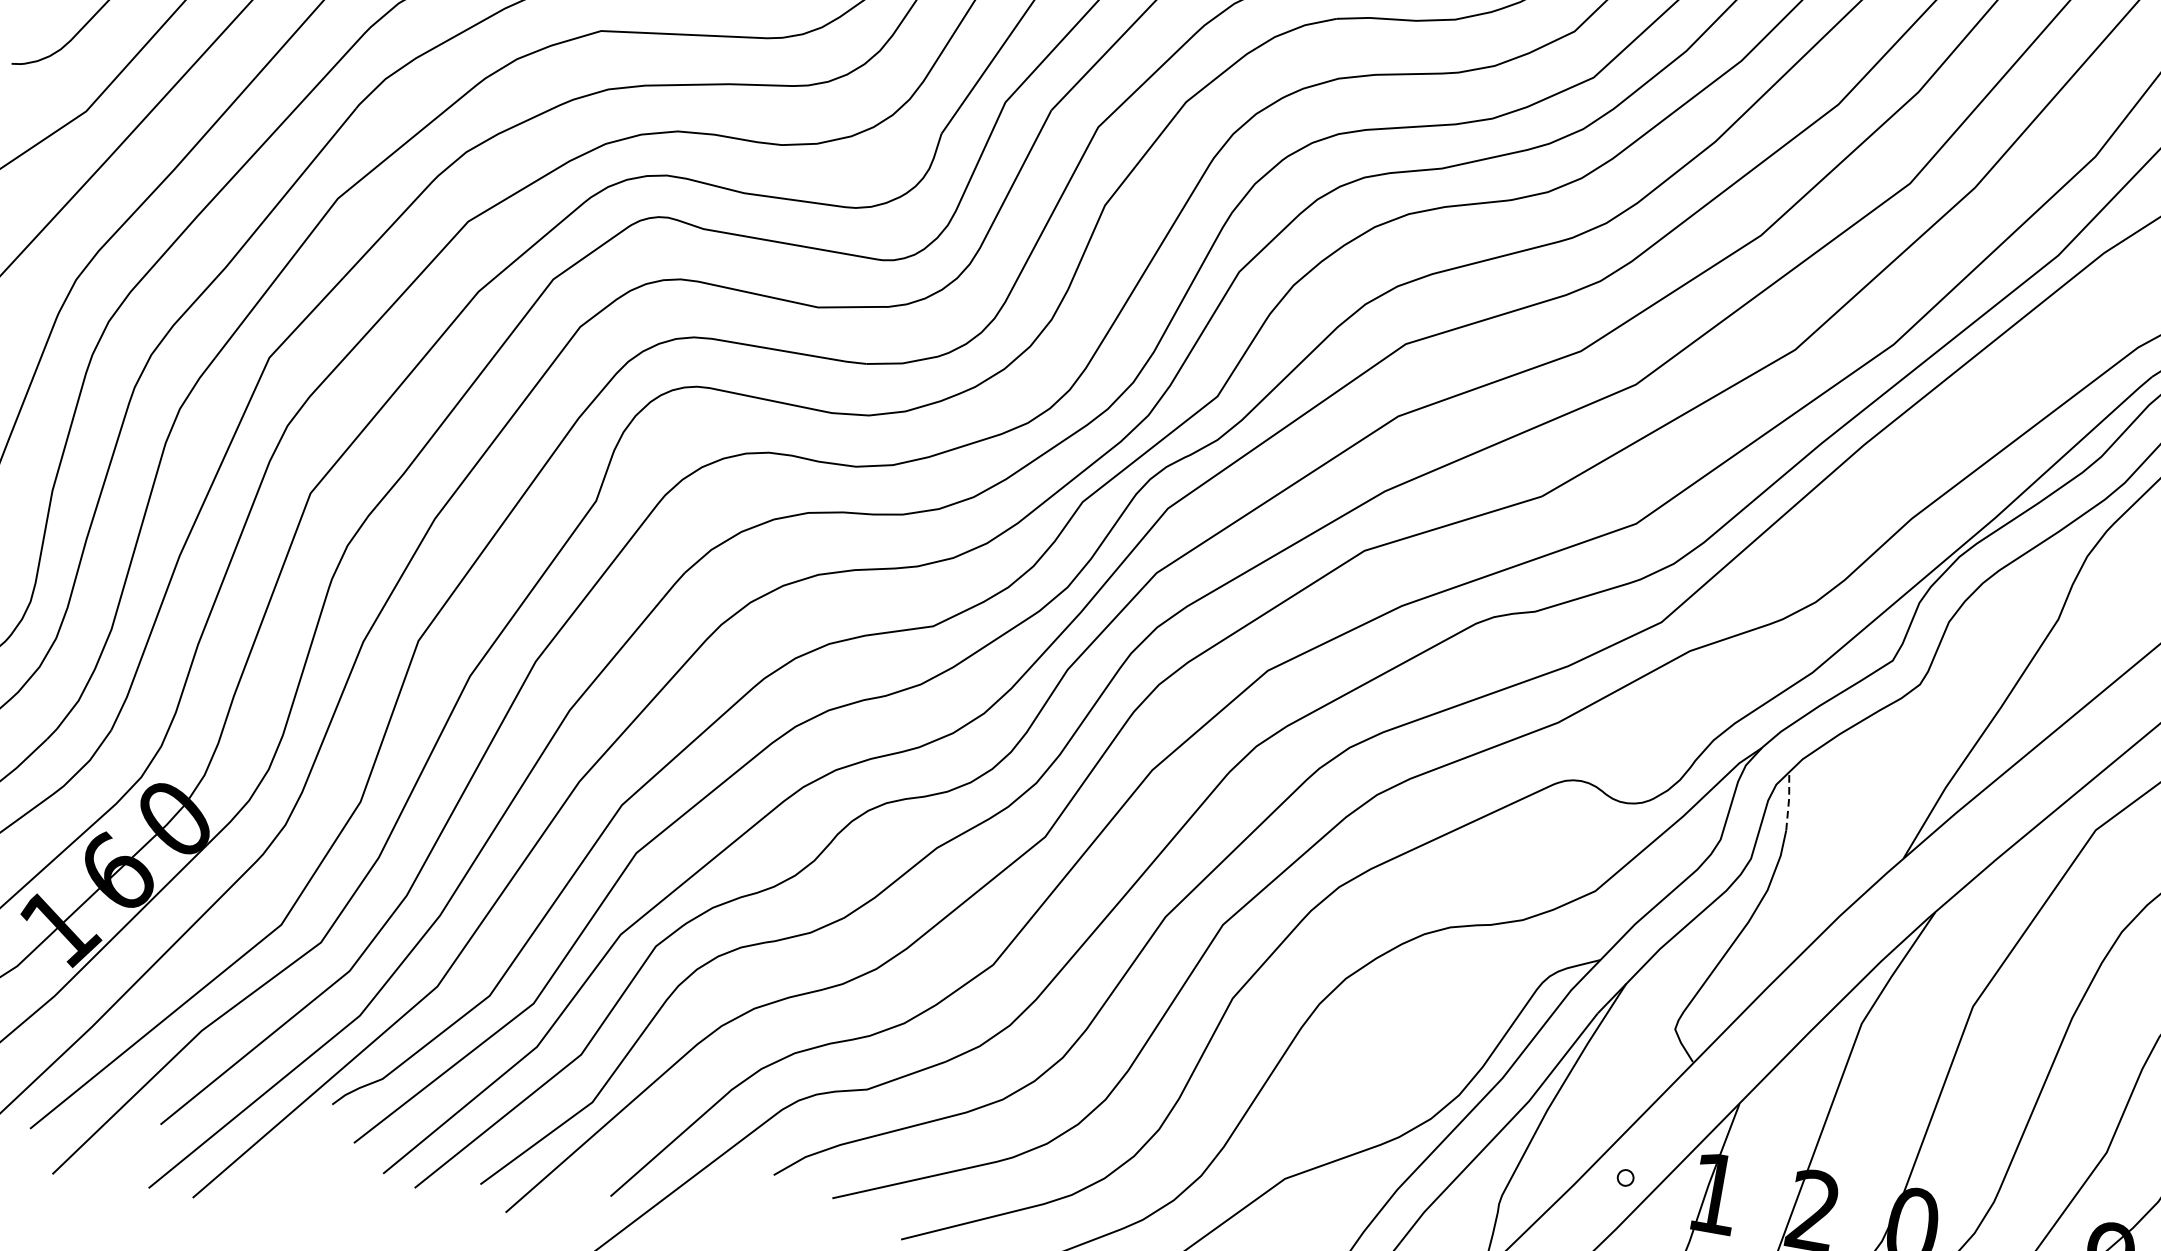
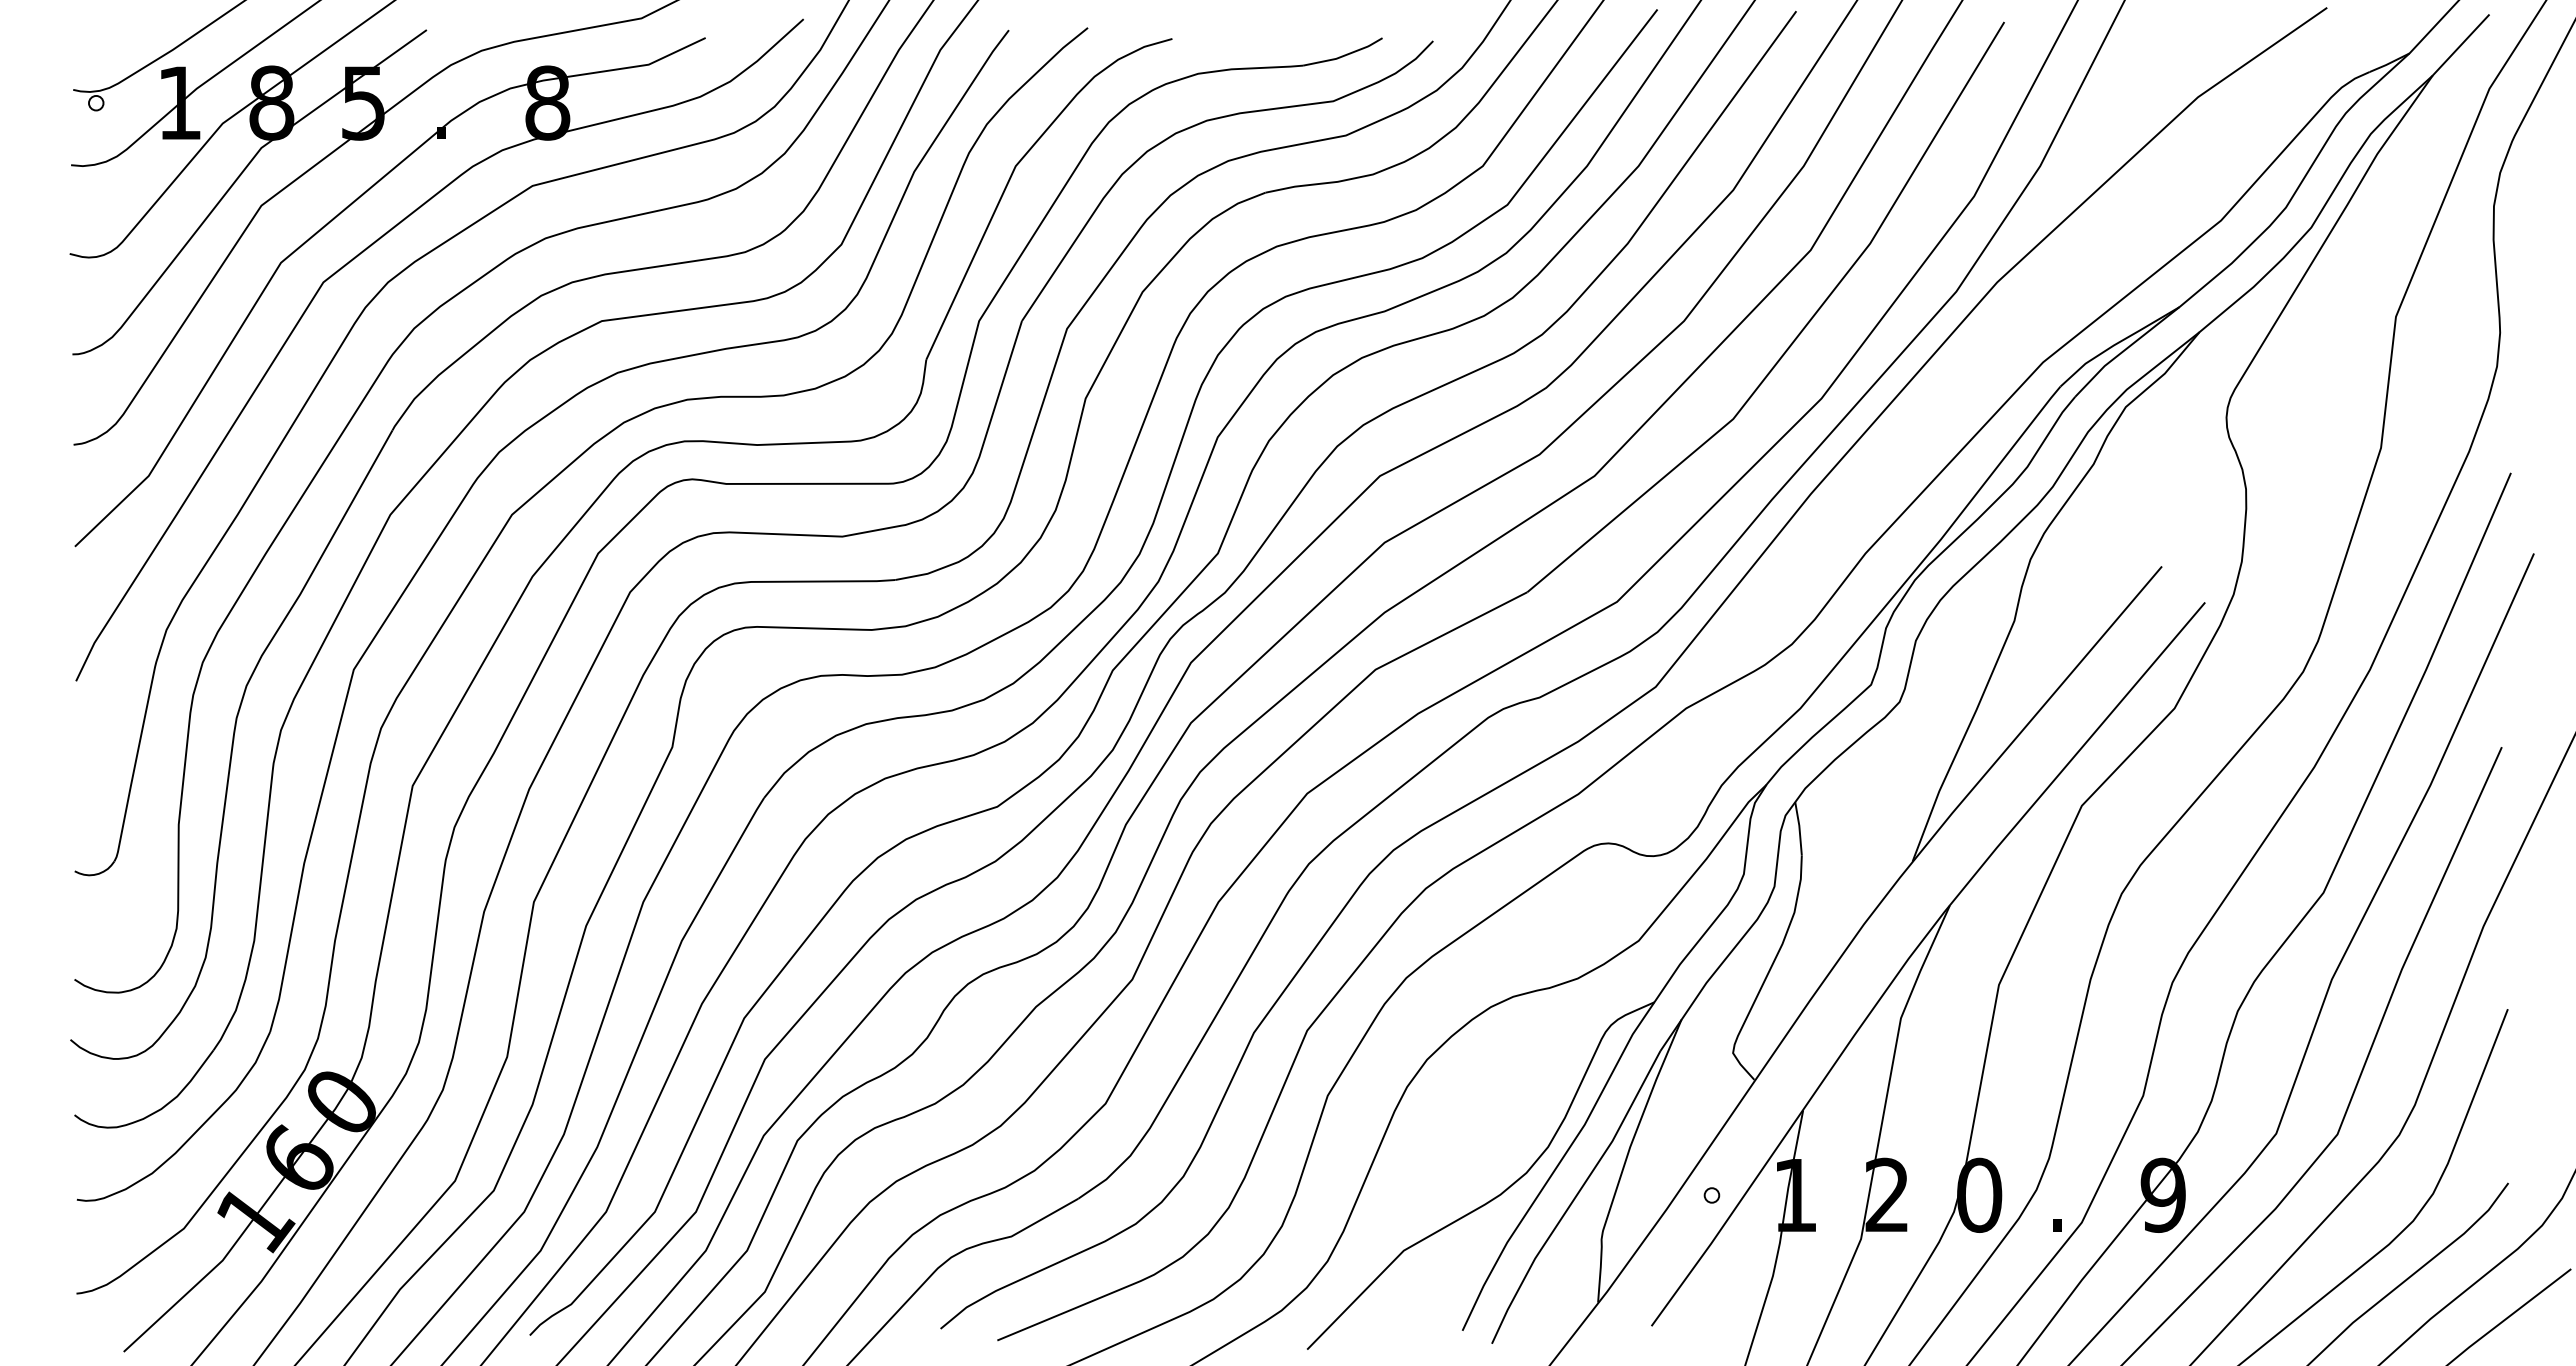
line: (1789, 800) -> (1799, 827), dashed -> solid

